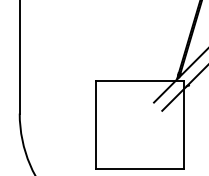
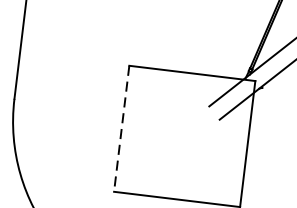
line: (95, 125) -> (121, 129), solid -> dashed

